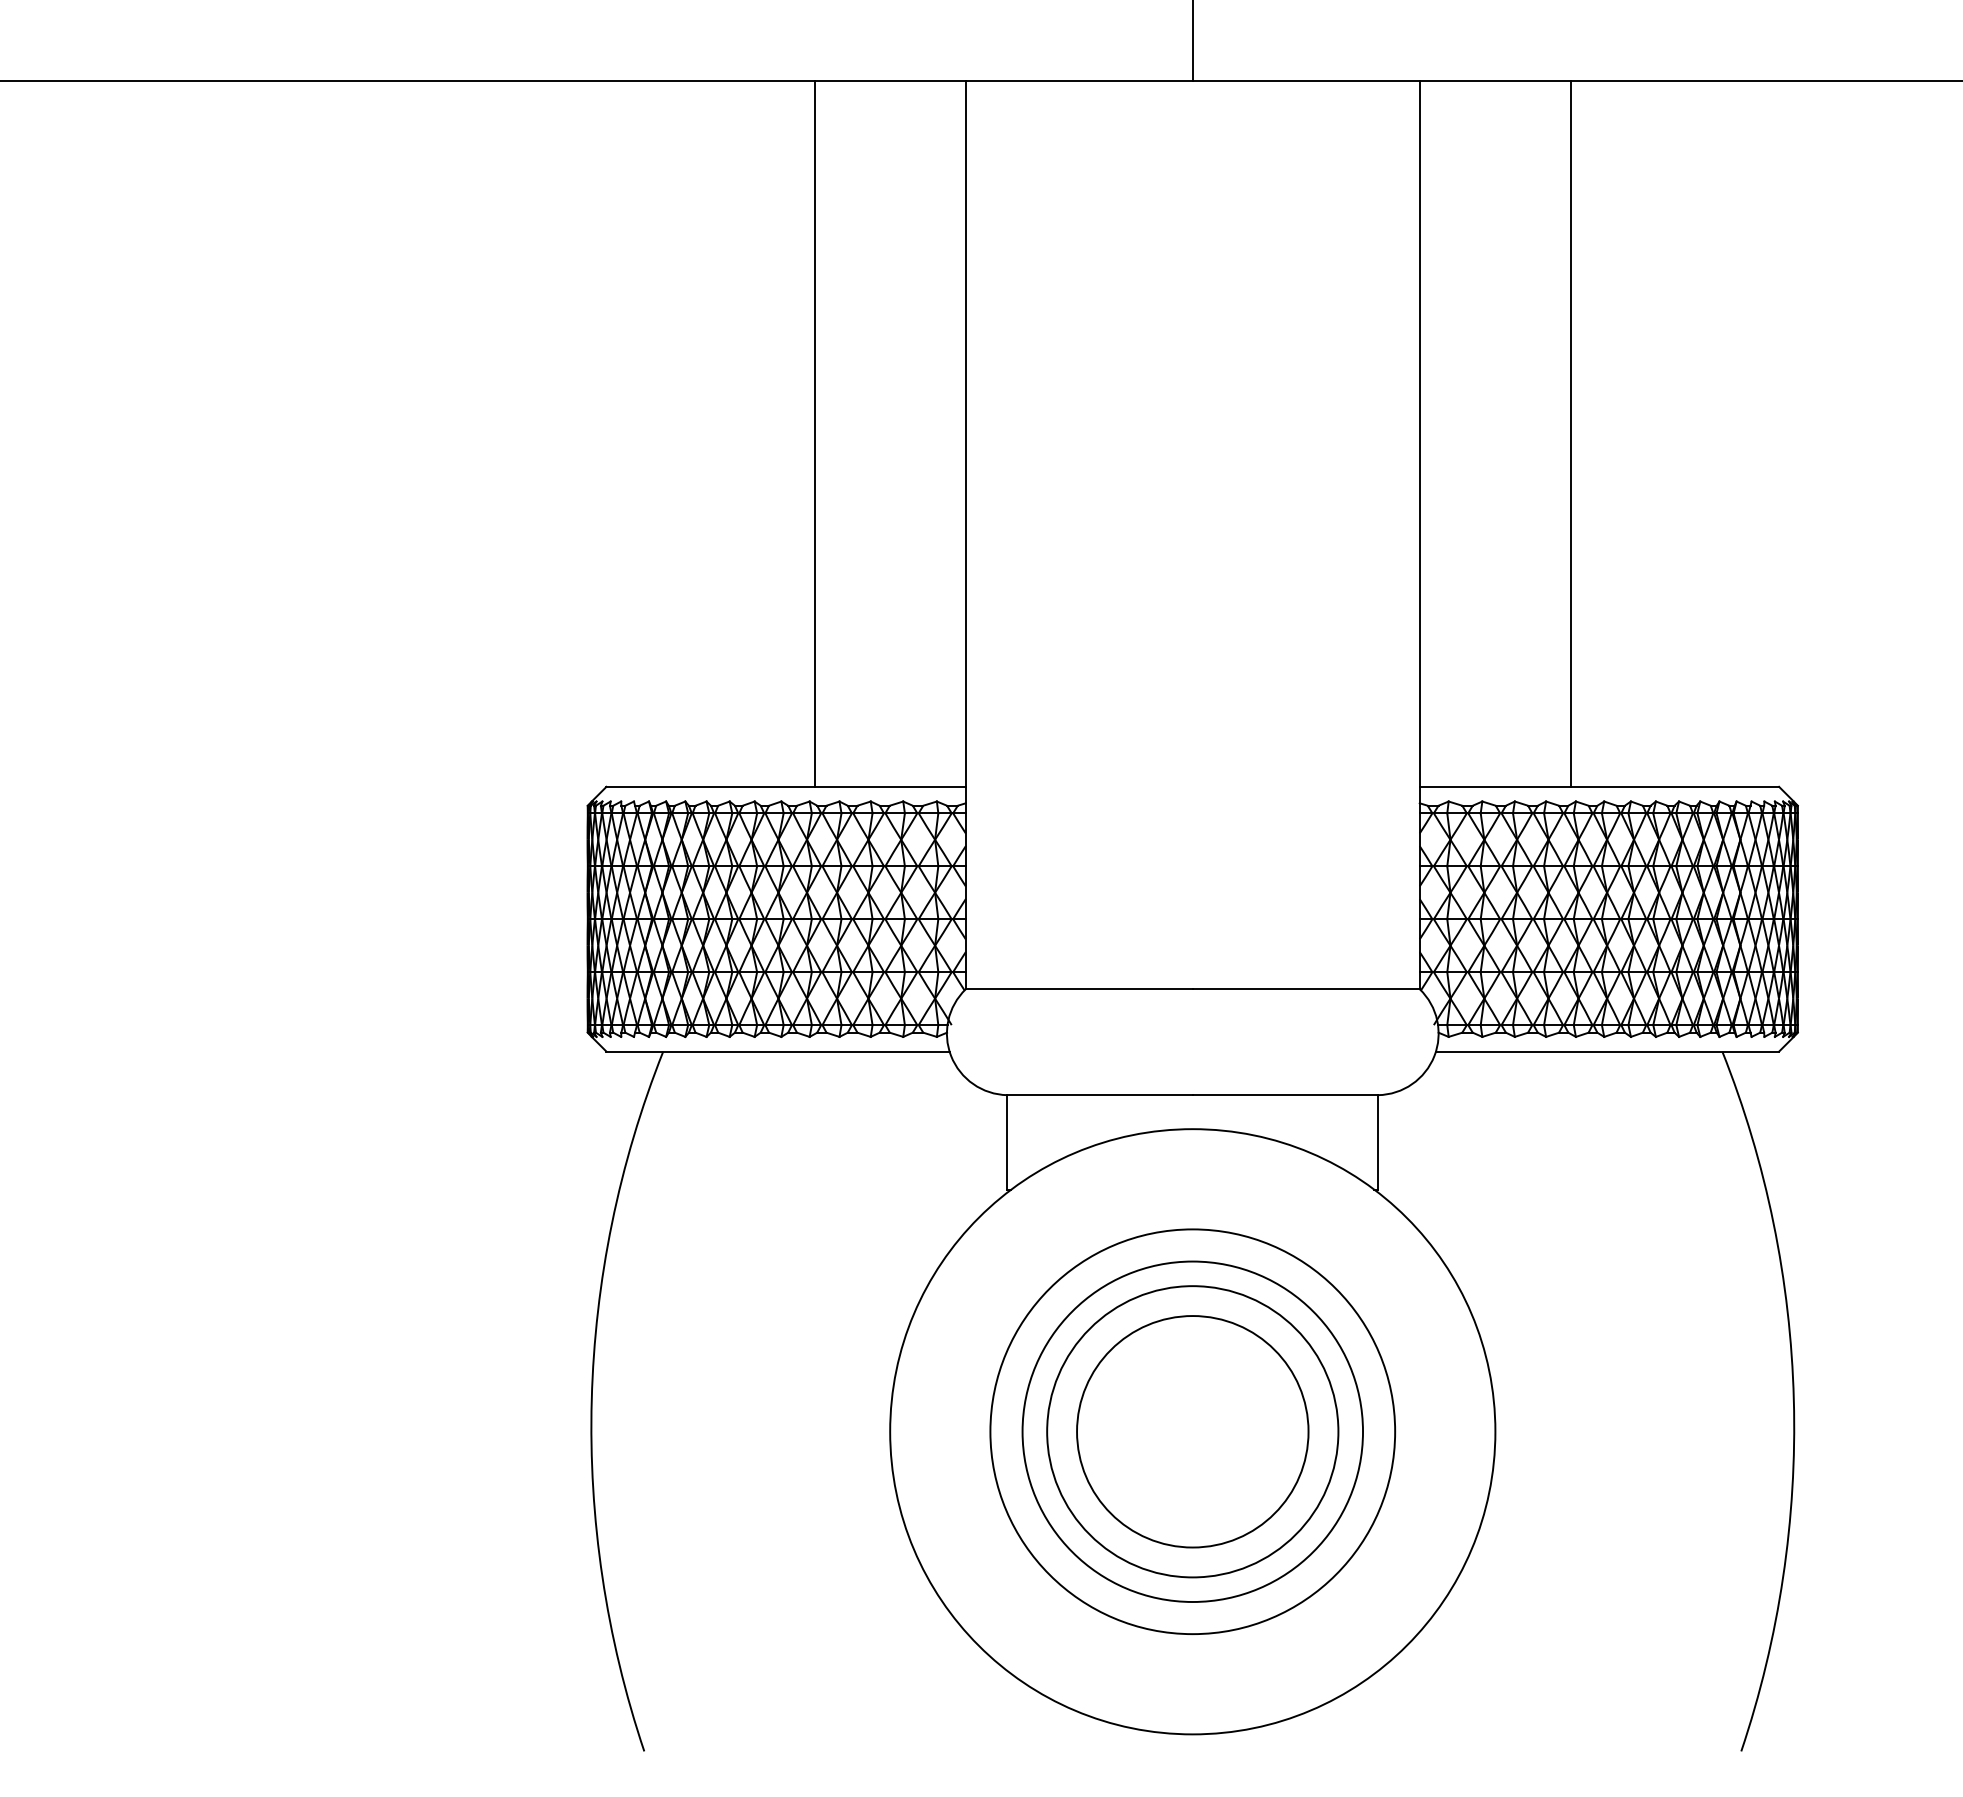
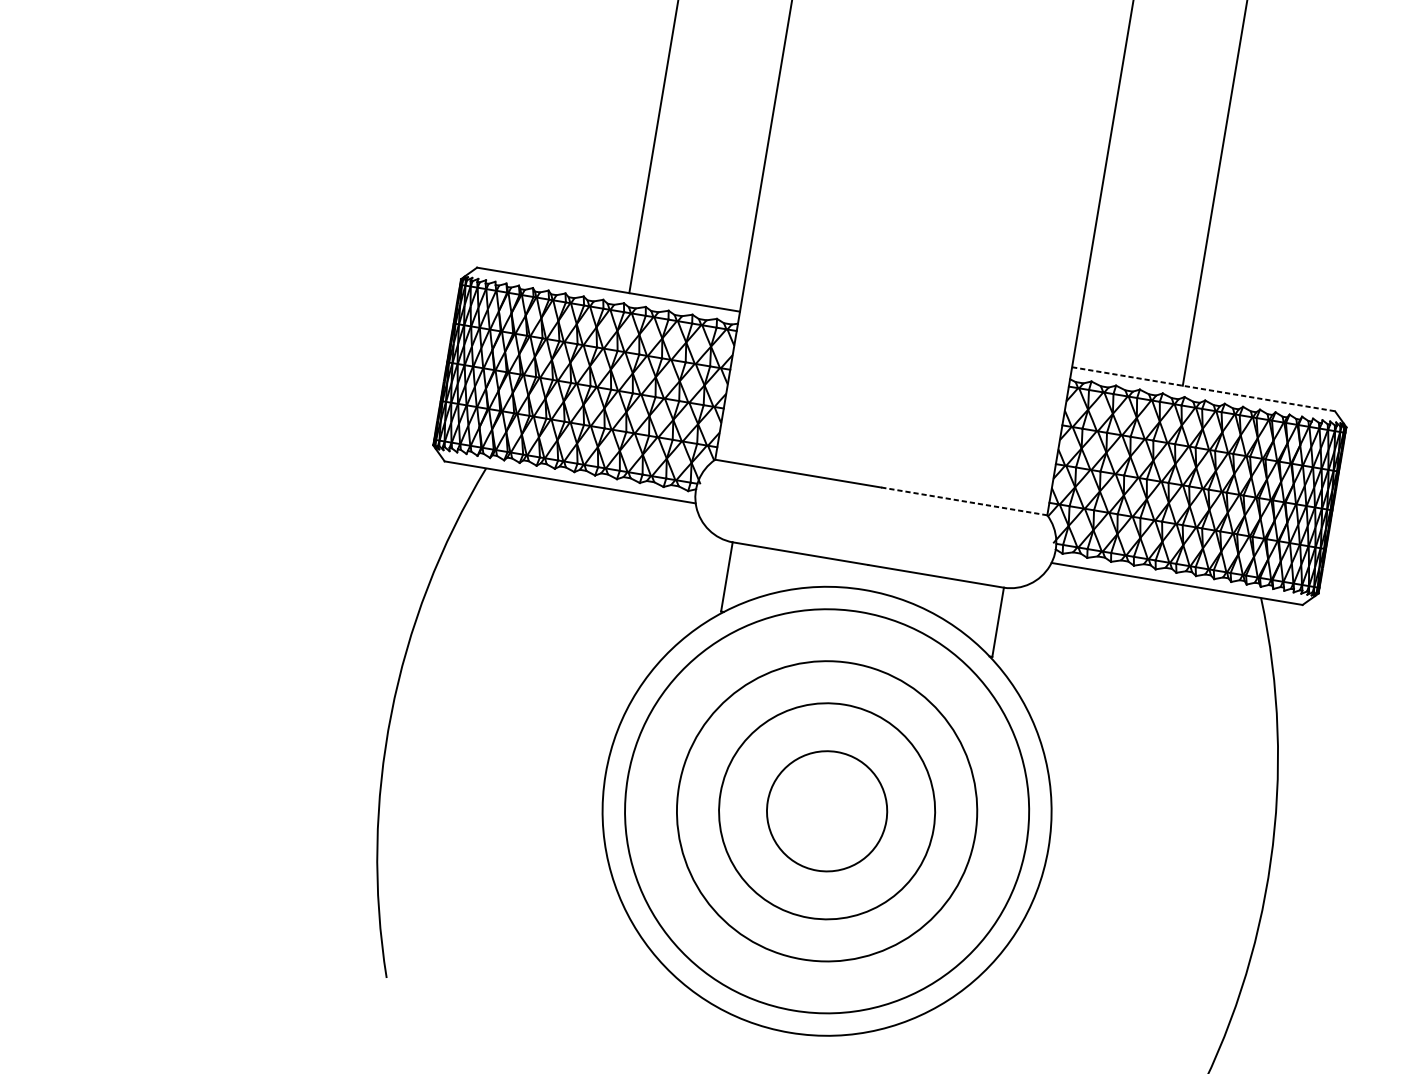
line: (1599, 786) -> (1203, 389), solid -> dashed
line: (1306, 989) -> (964, 501), solid -> dashed
circle: (1192, 1431) -> (826, 811), size x0.7
circle: (1192, 1431) -> (826, 811), size x1.6

